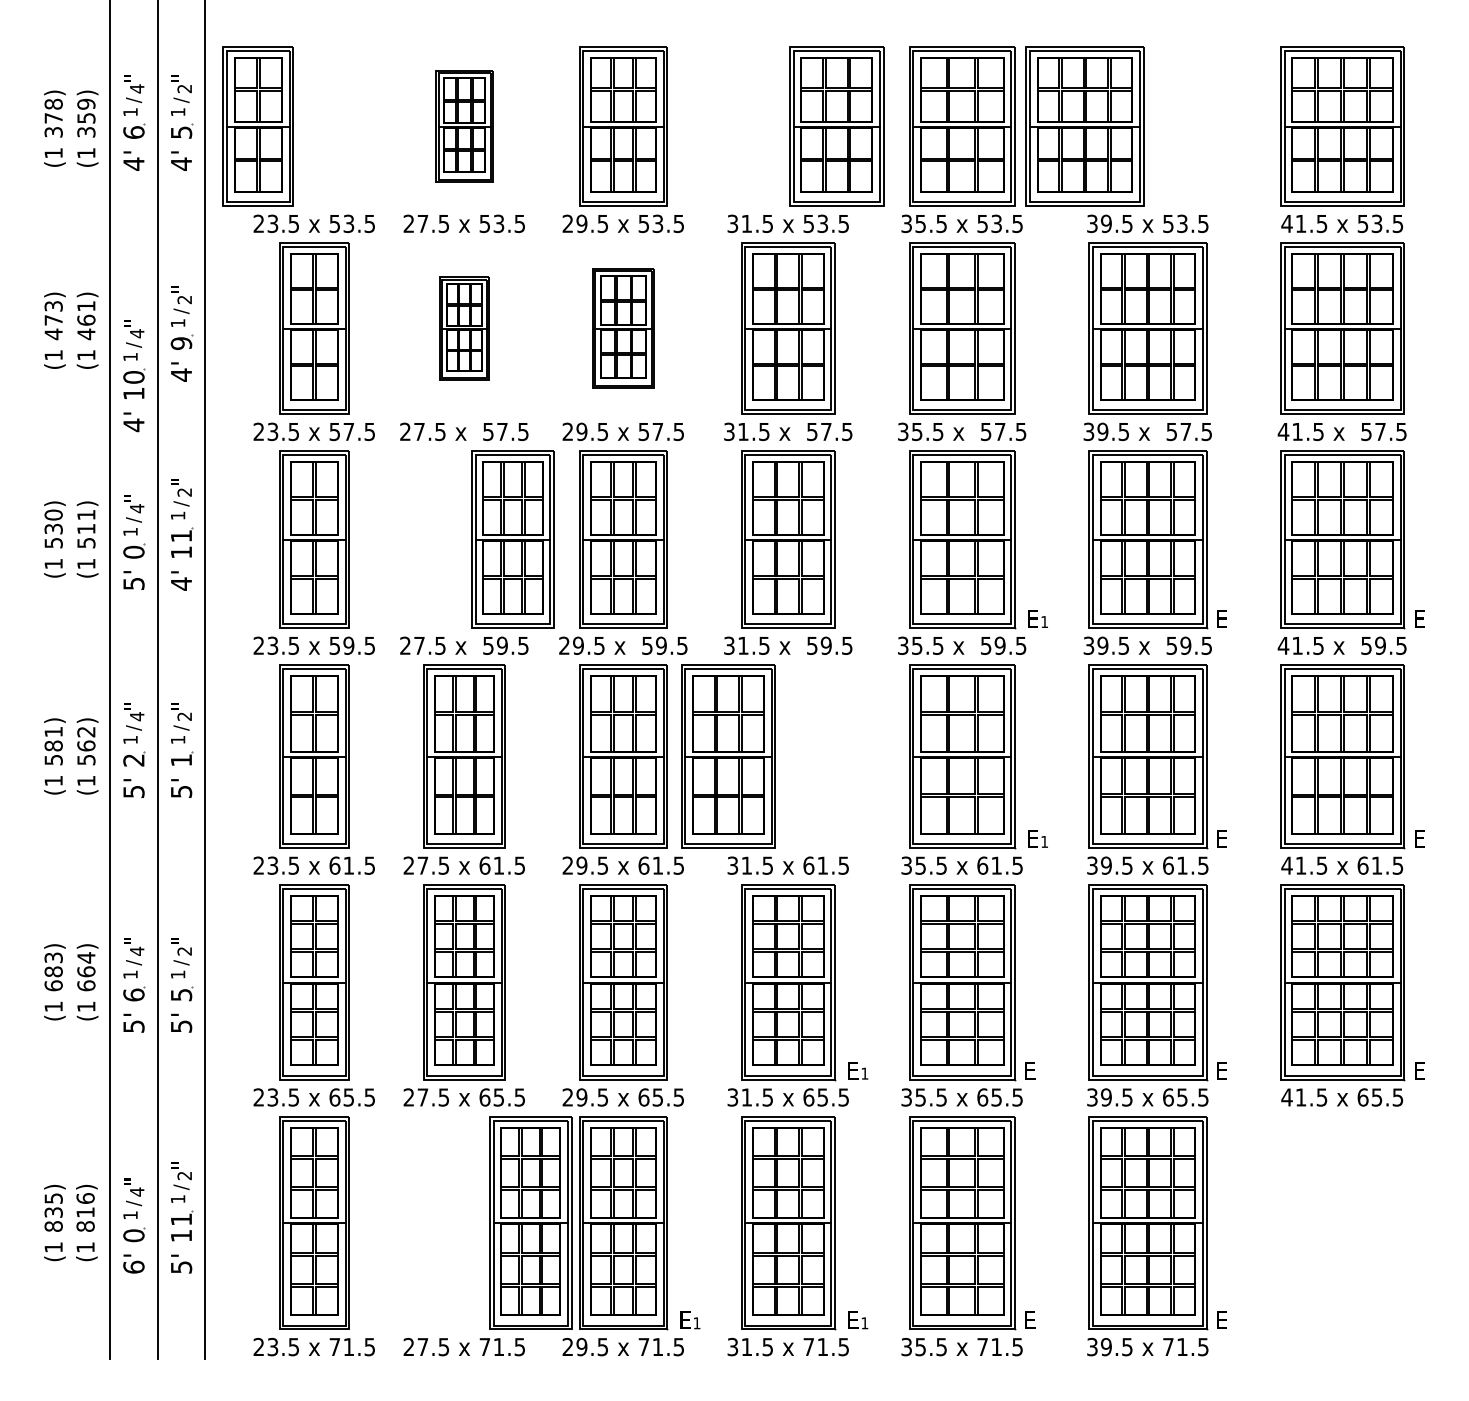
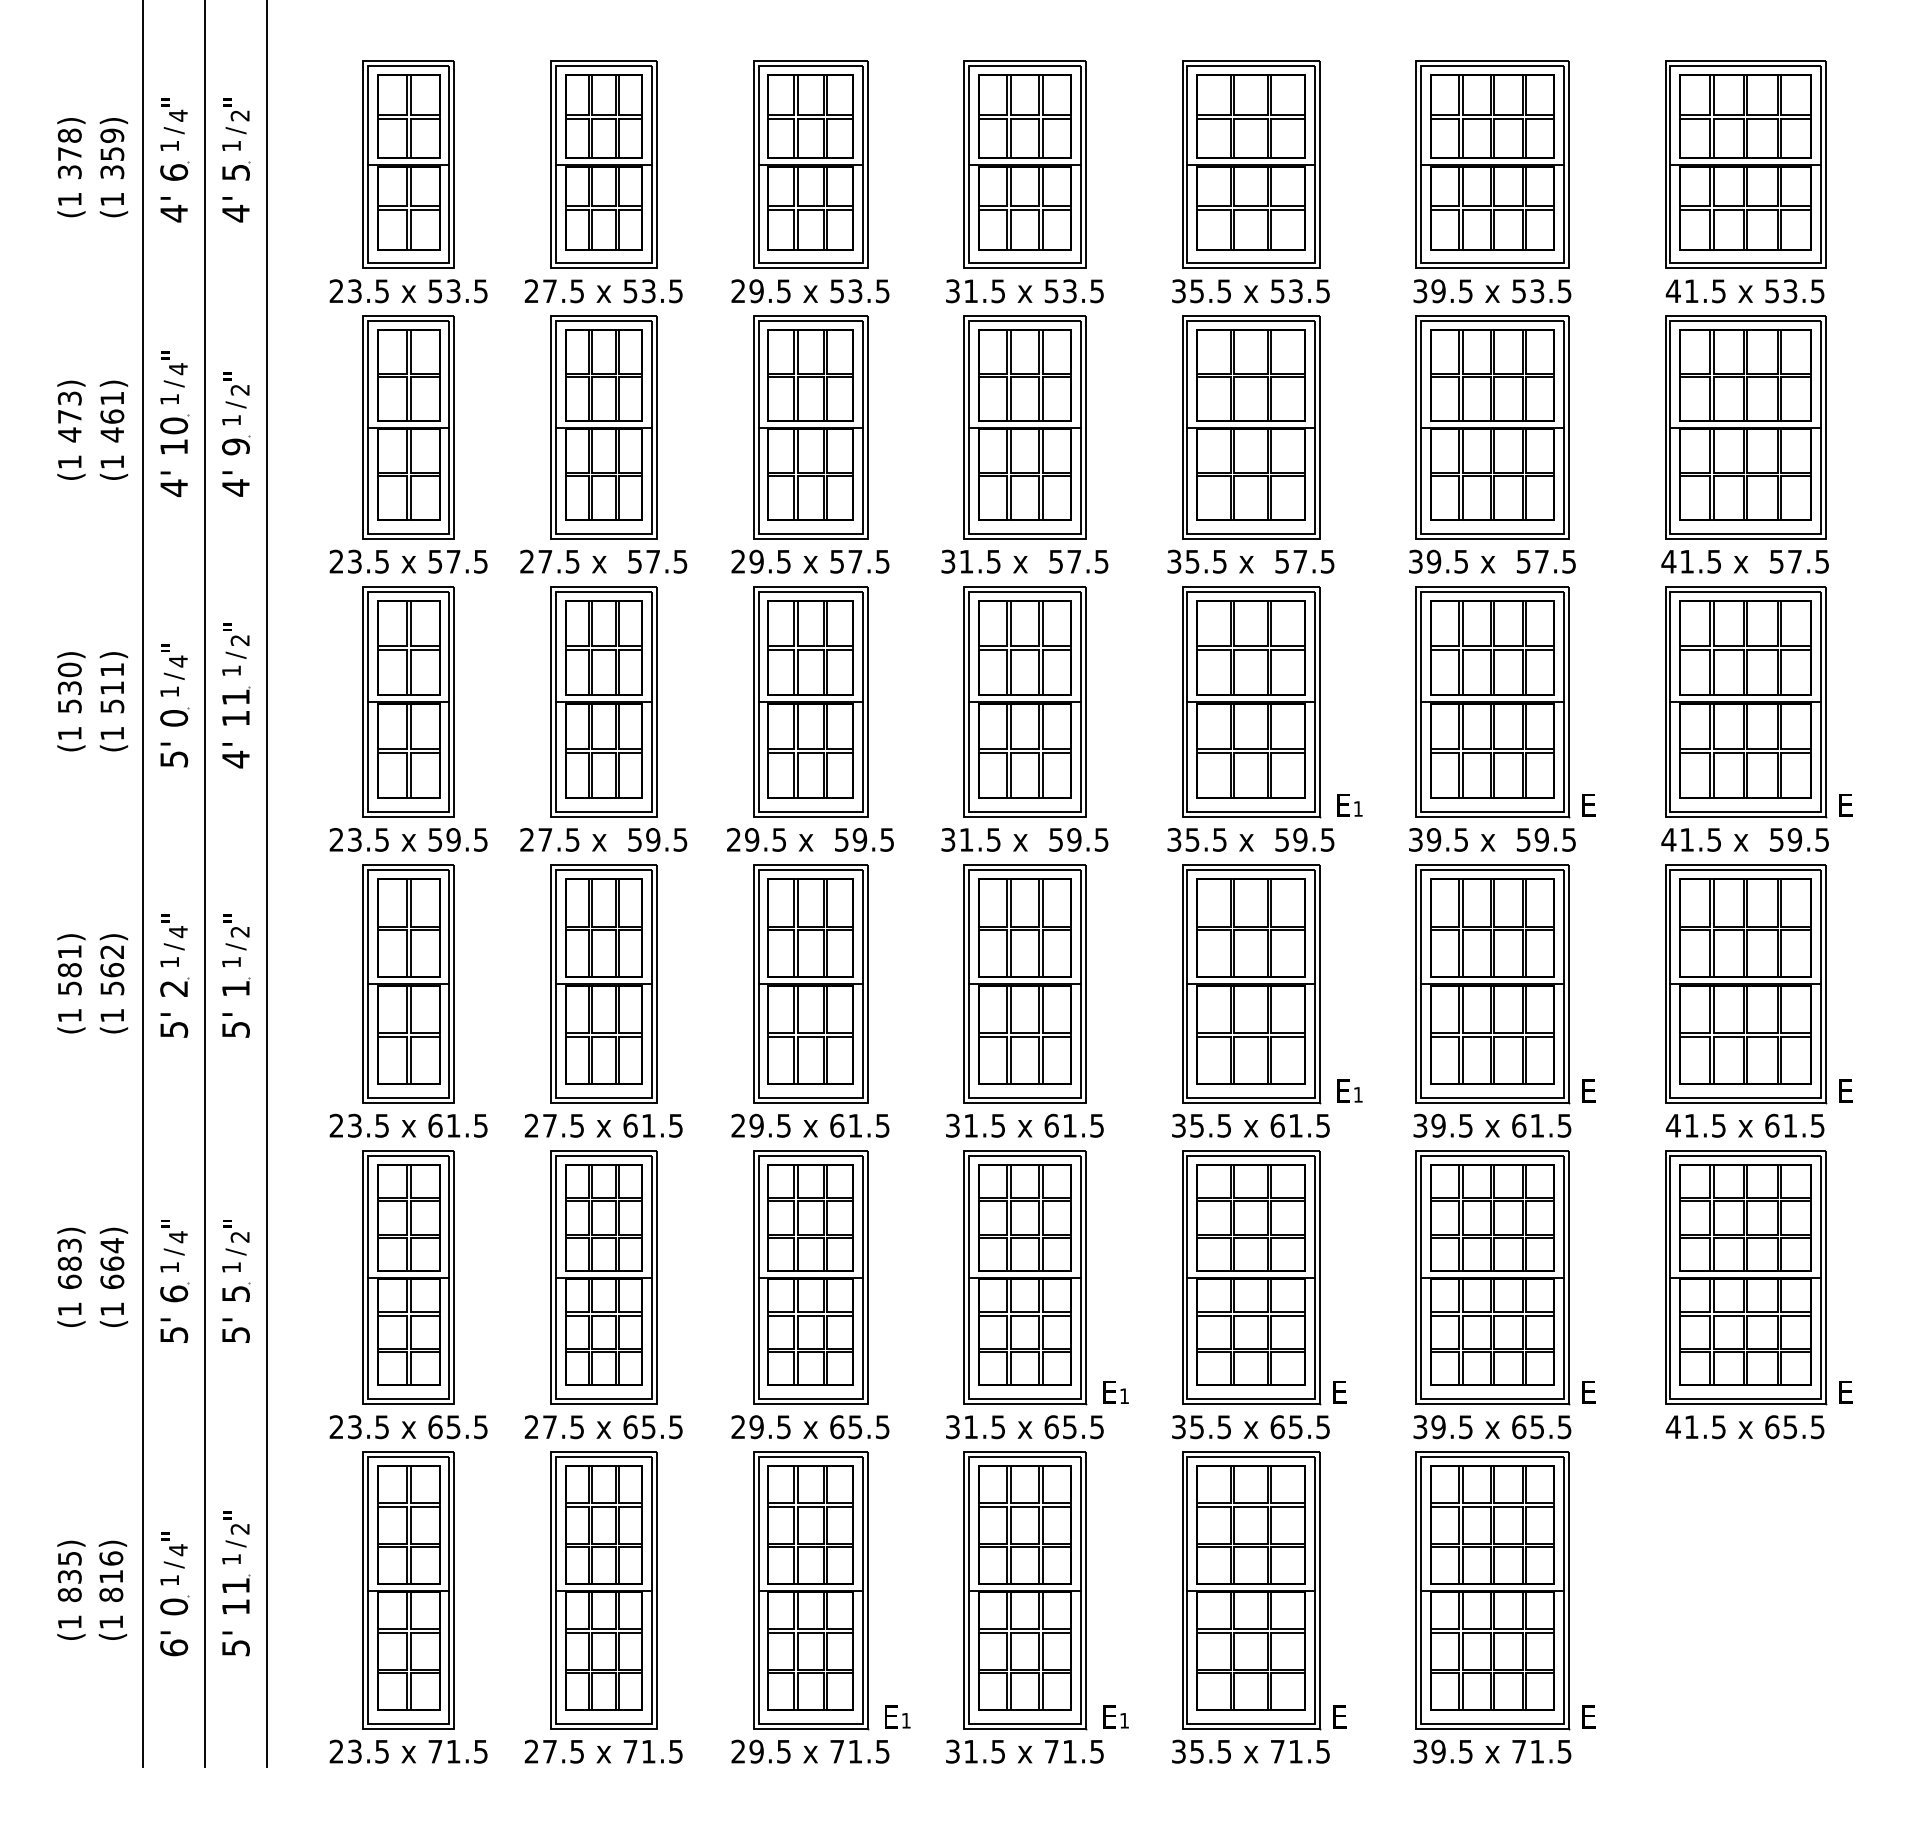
part: (258, 126) -> (408, 164), moved
part: (464, 126) -> (603, 164), size x1.43
part: (836, 126) -> (1024, 164), moved
part: (1084, 126) -> (1492, 164), moved
part: (464, 328) -> (603, 427), size x1.67
part: (623, 328) -> (810, 427), size x1.43
part: (134, 376) -> (174, 424), moved
part: (512, 539) -> (603, 701), moved
part: (727, 756) -> (1024, 983), moved
part: (530, 1223) -> (603, 1590), moved

